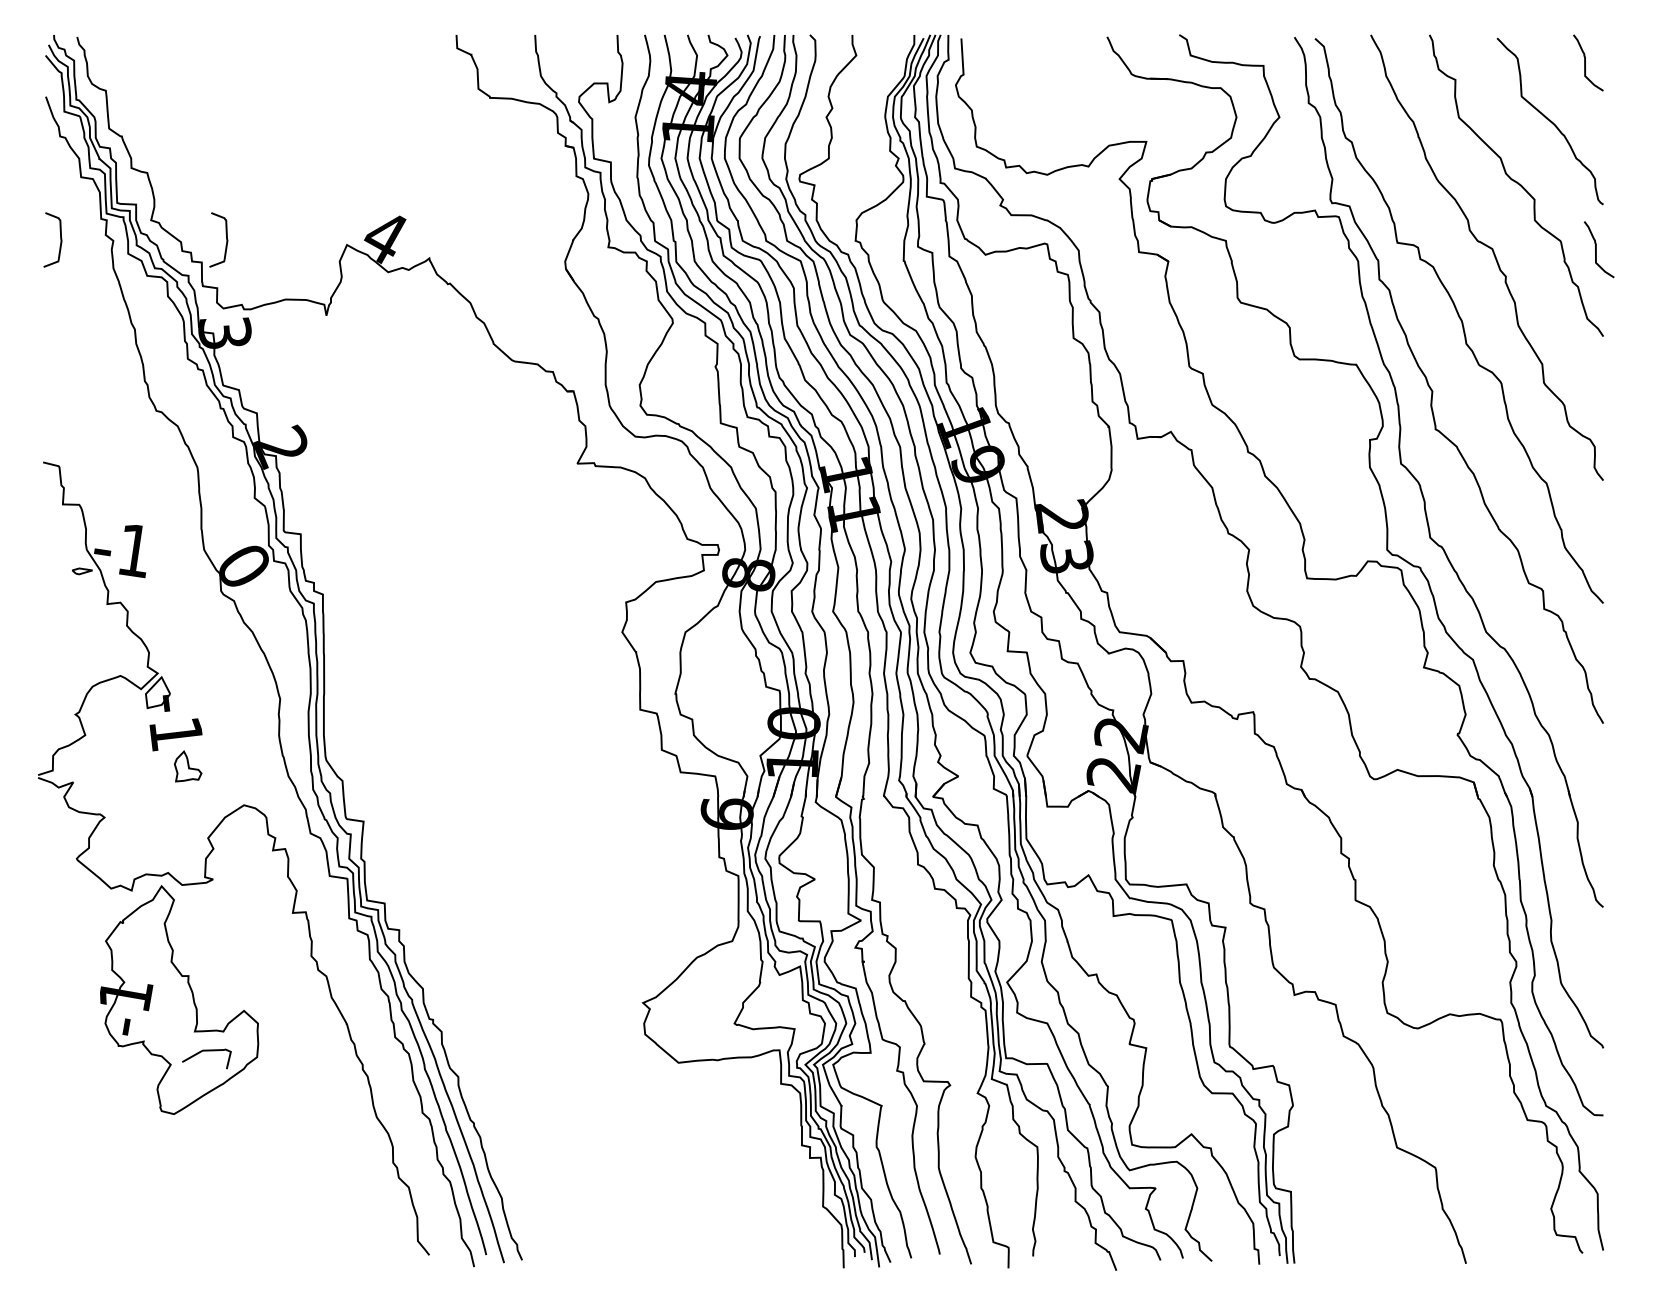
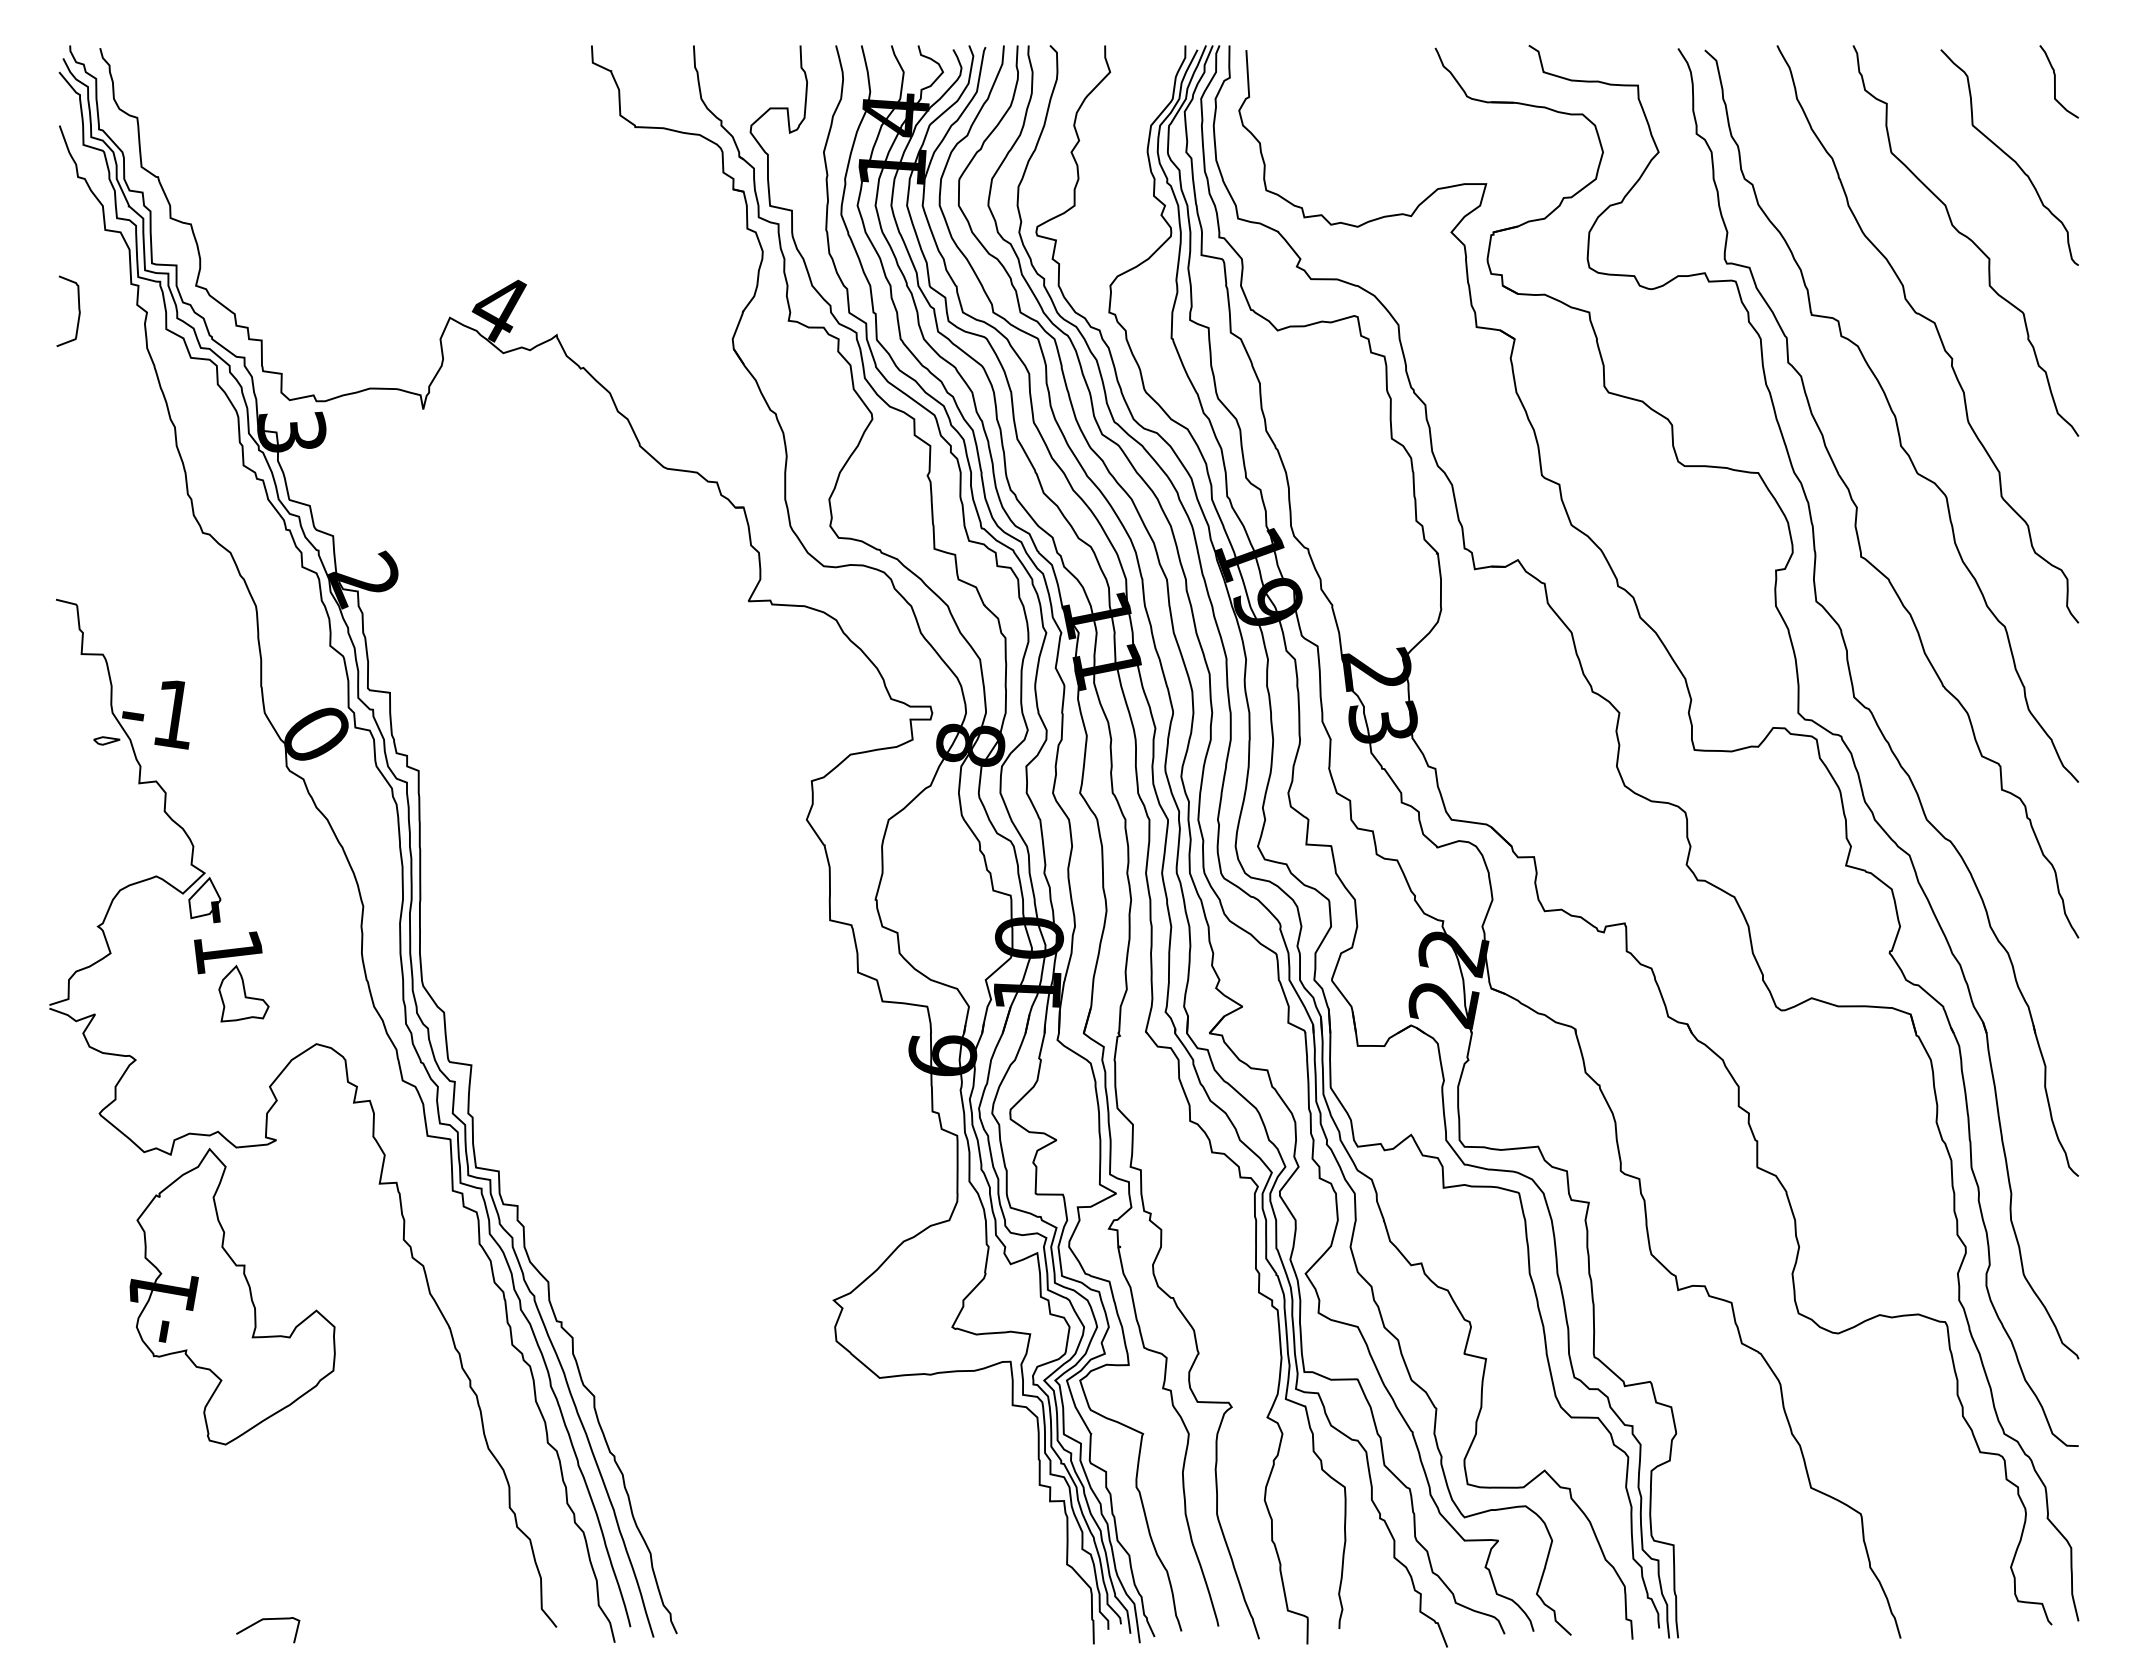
curve: (226, 239) -> (293, 310), removed
curve: (1596, 249) -> (2069, 323), removed
part: (187, 766) -> (243, 993), size x1.43
curve: (204, 1051) -> (265, 1620), moved

